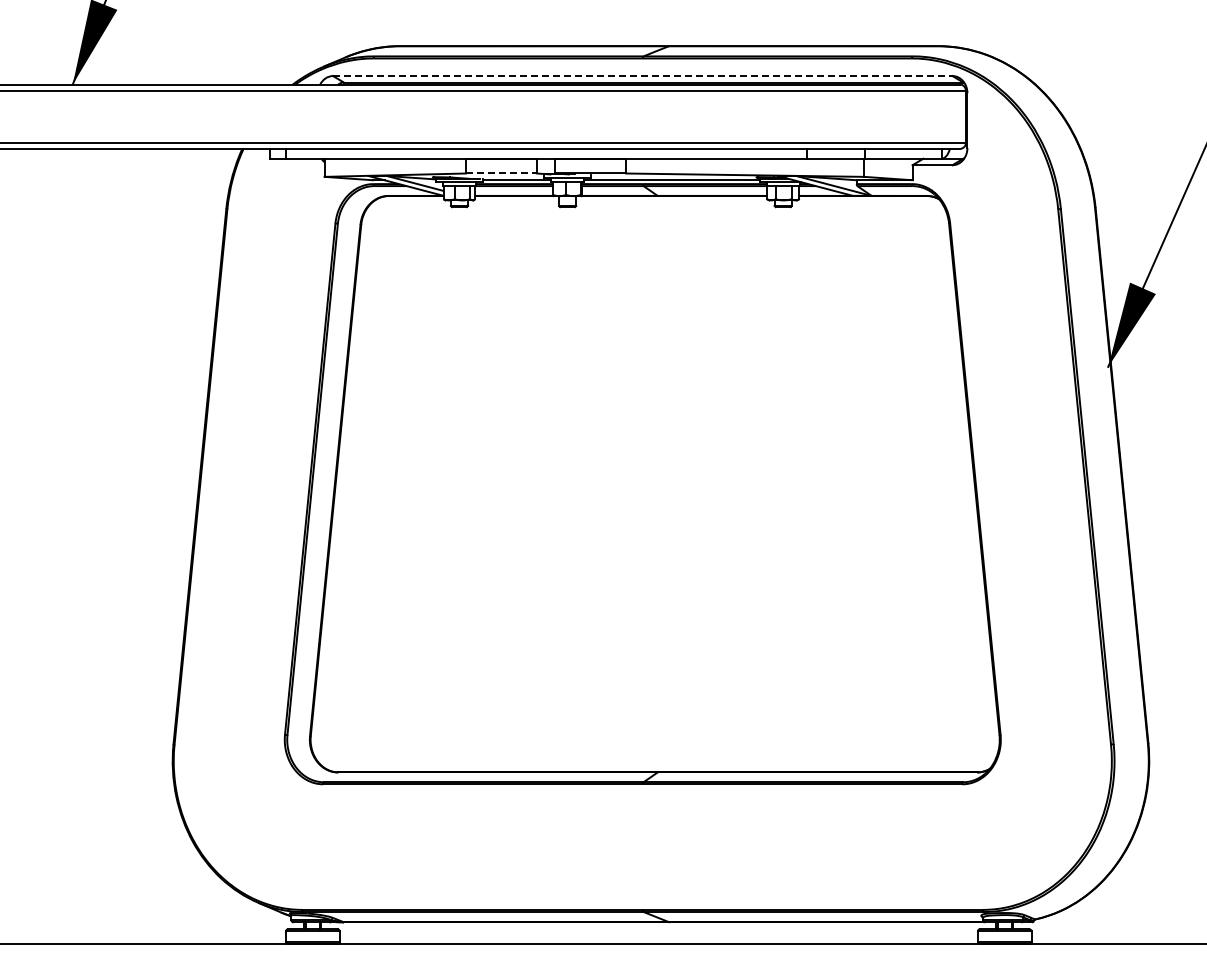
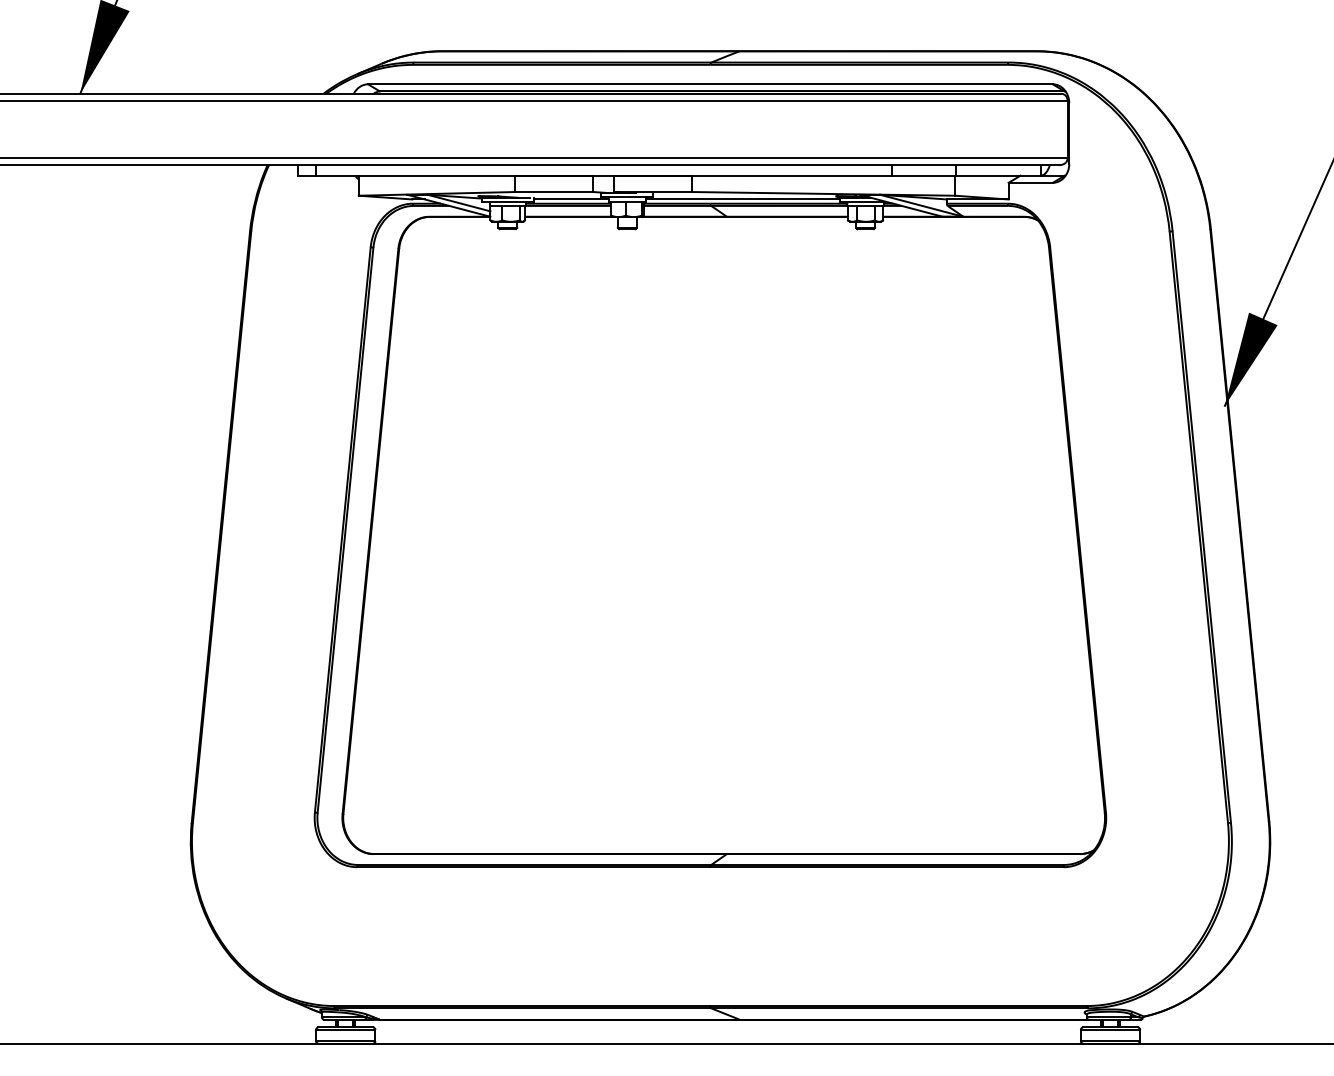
line: (642, 76) -> (710, 84), dashed -> solid
line: (501, 173) -> (554, 192), dashed -> solid

